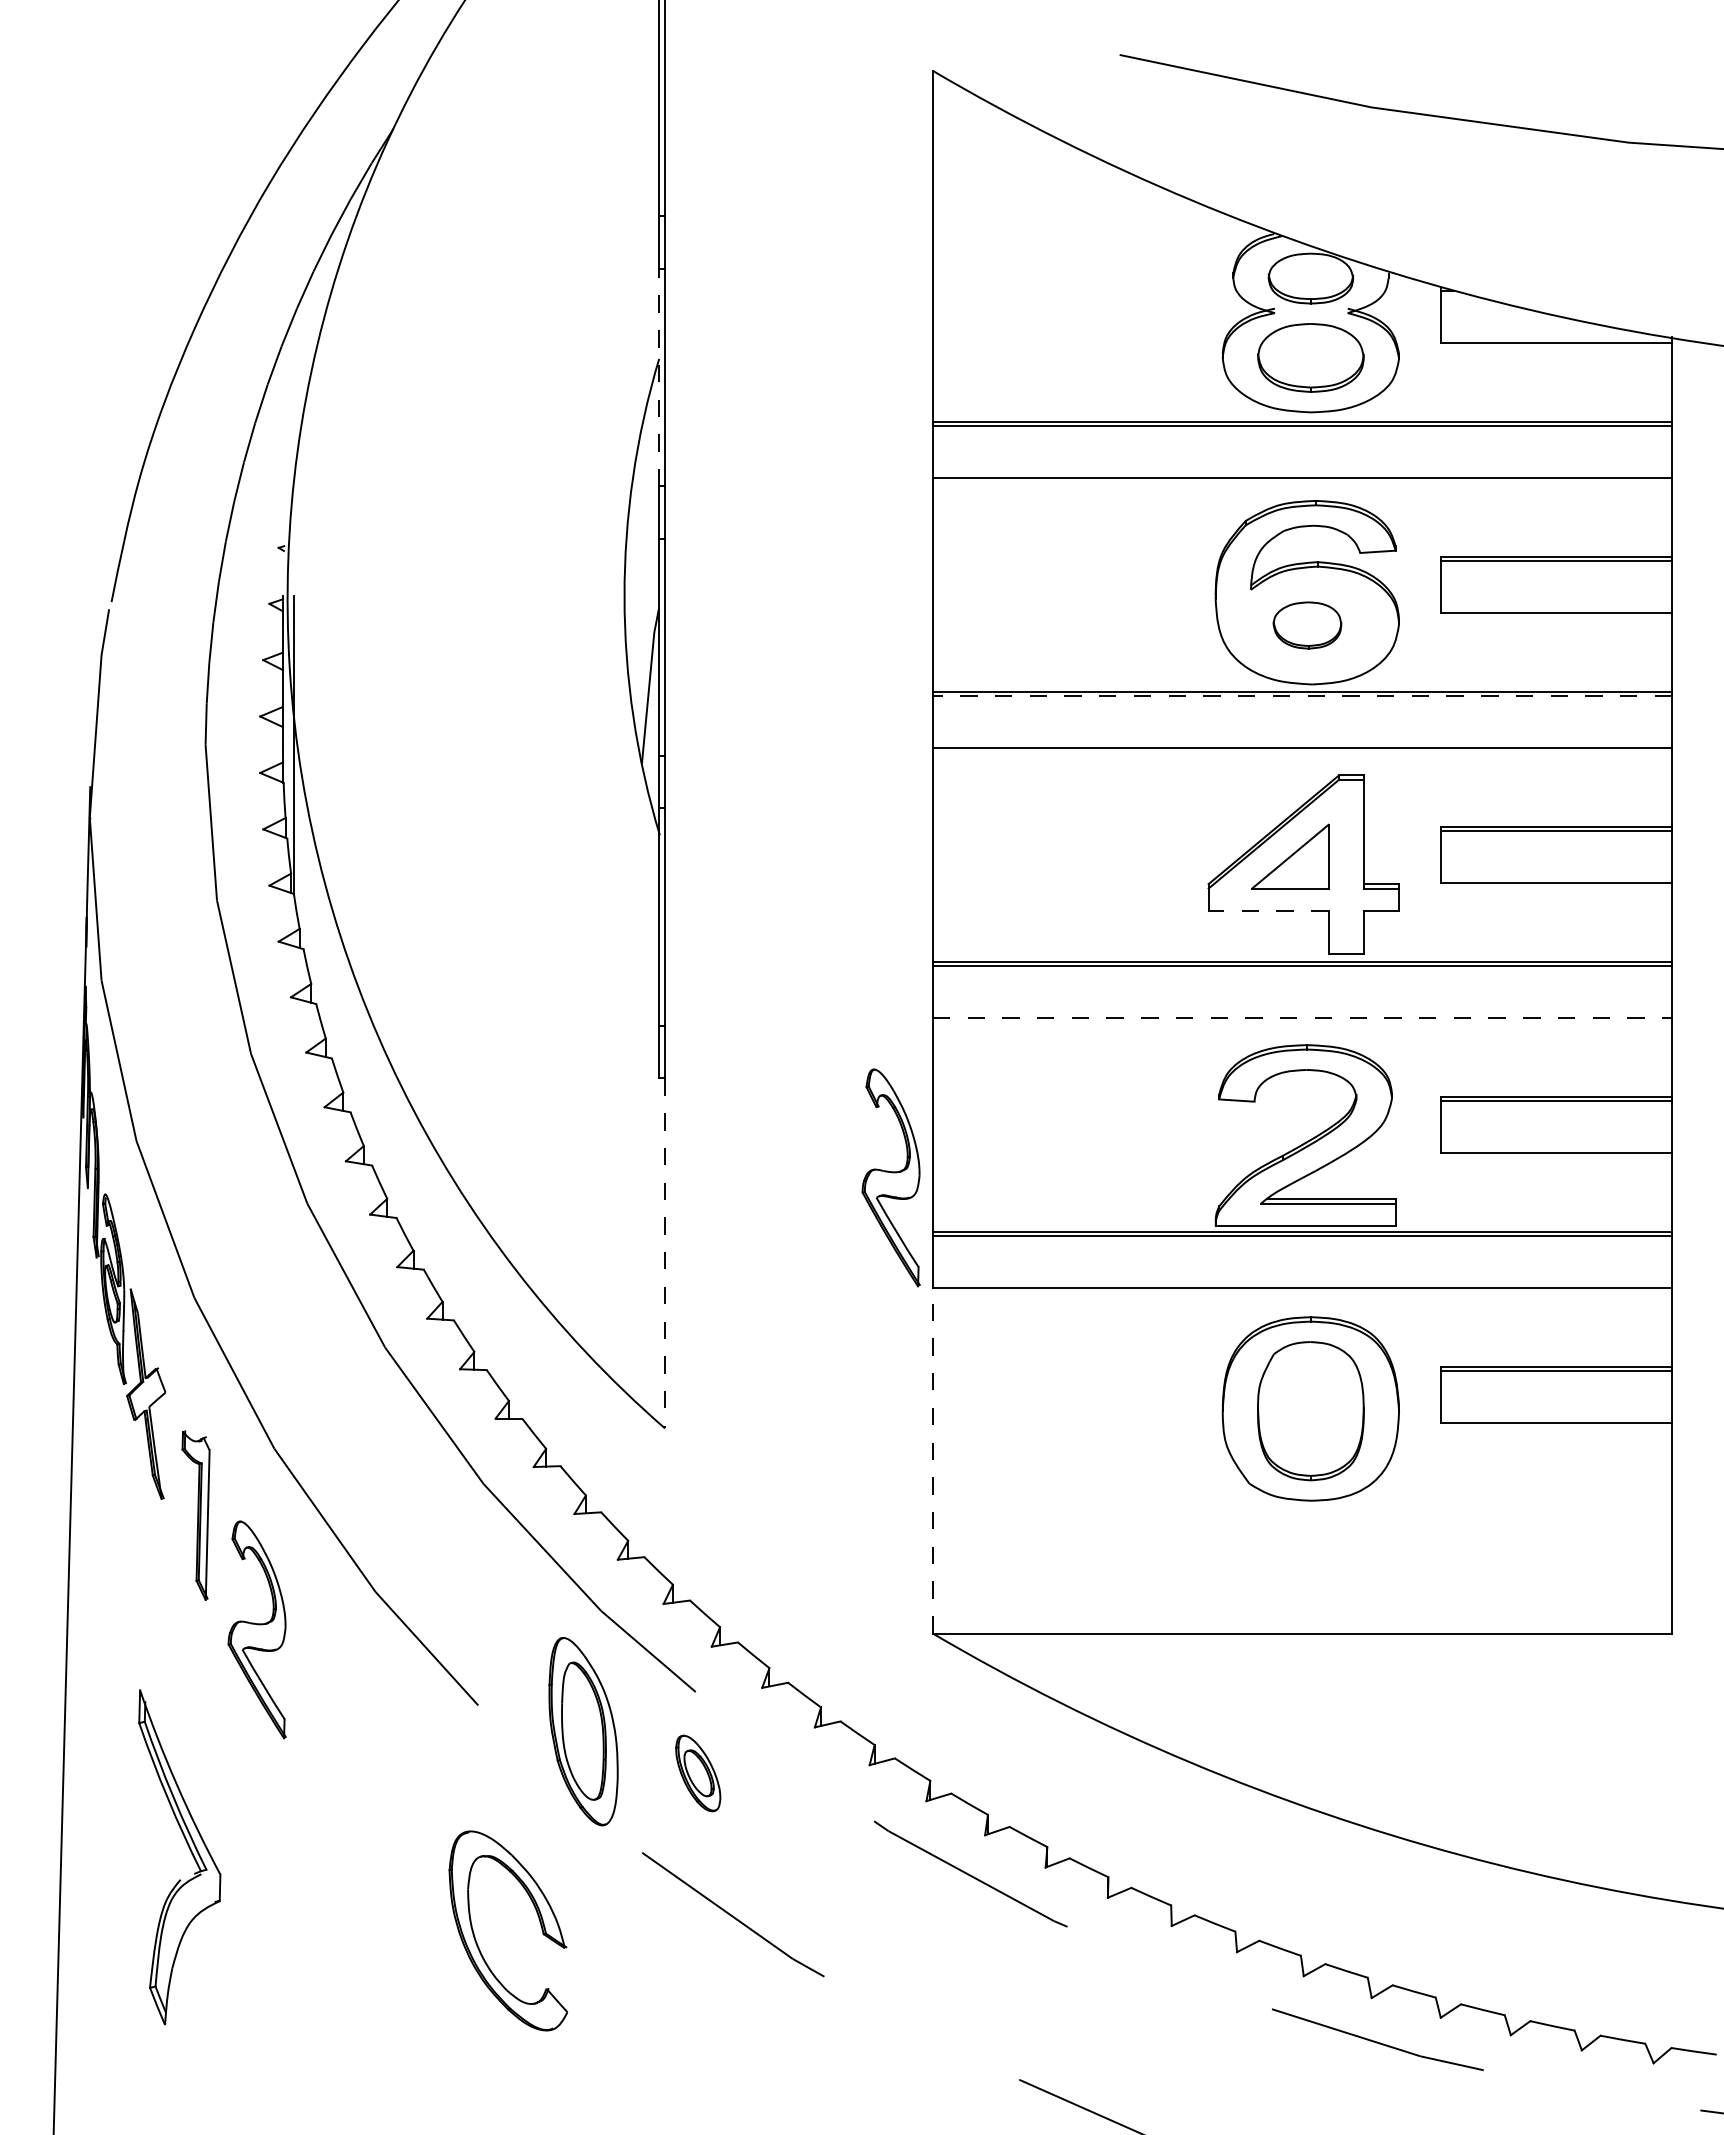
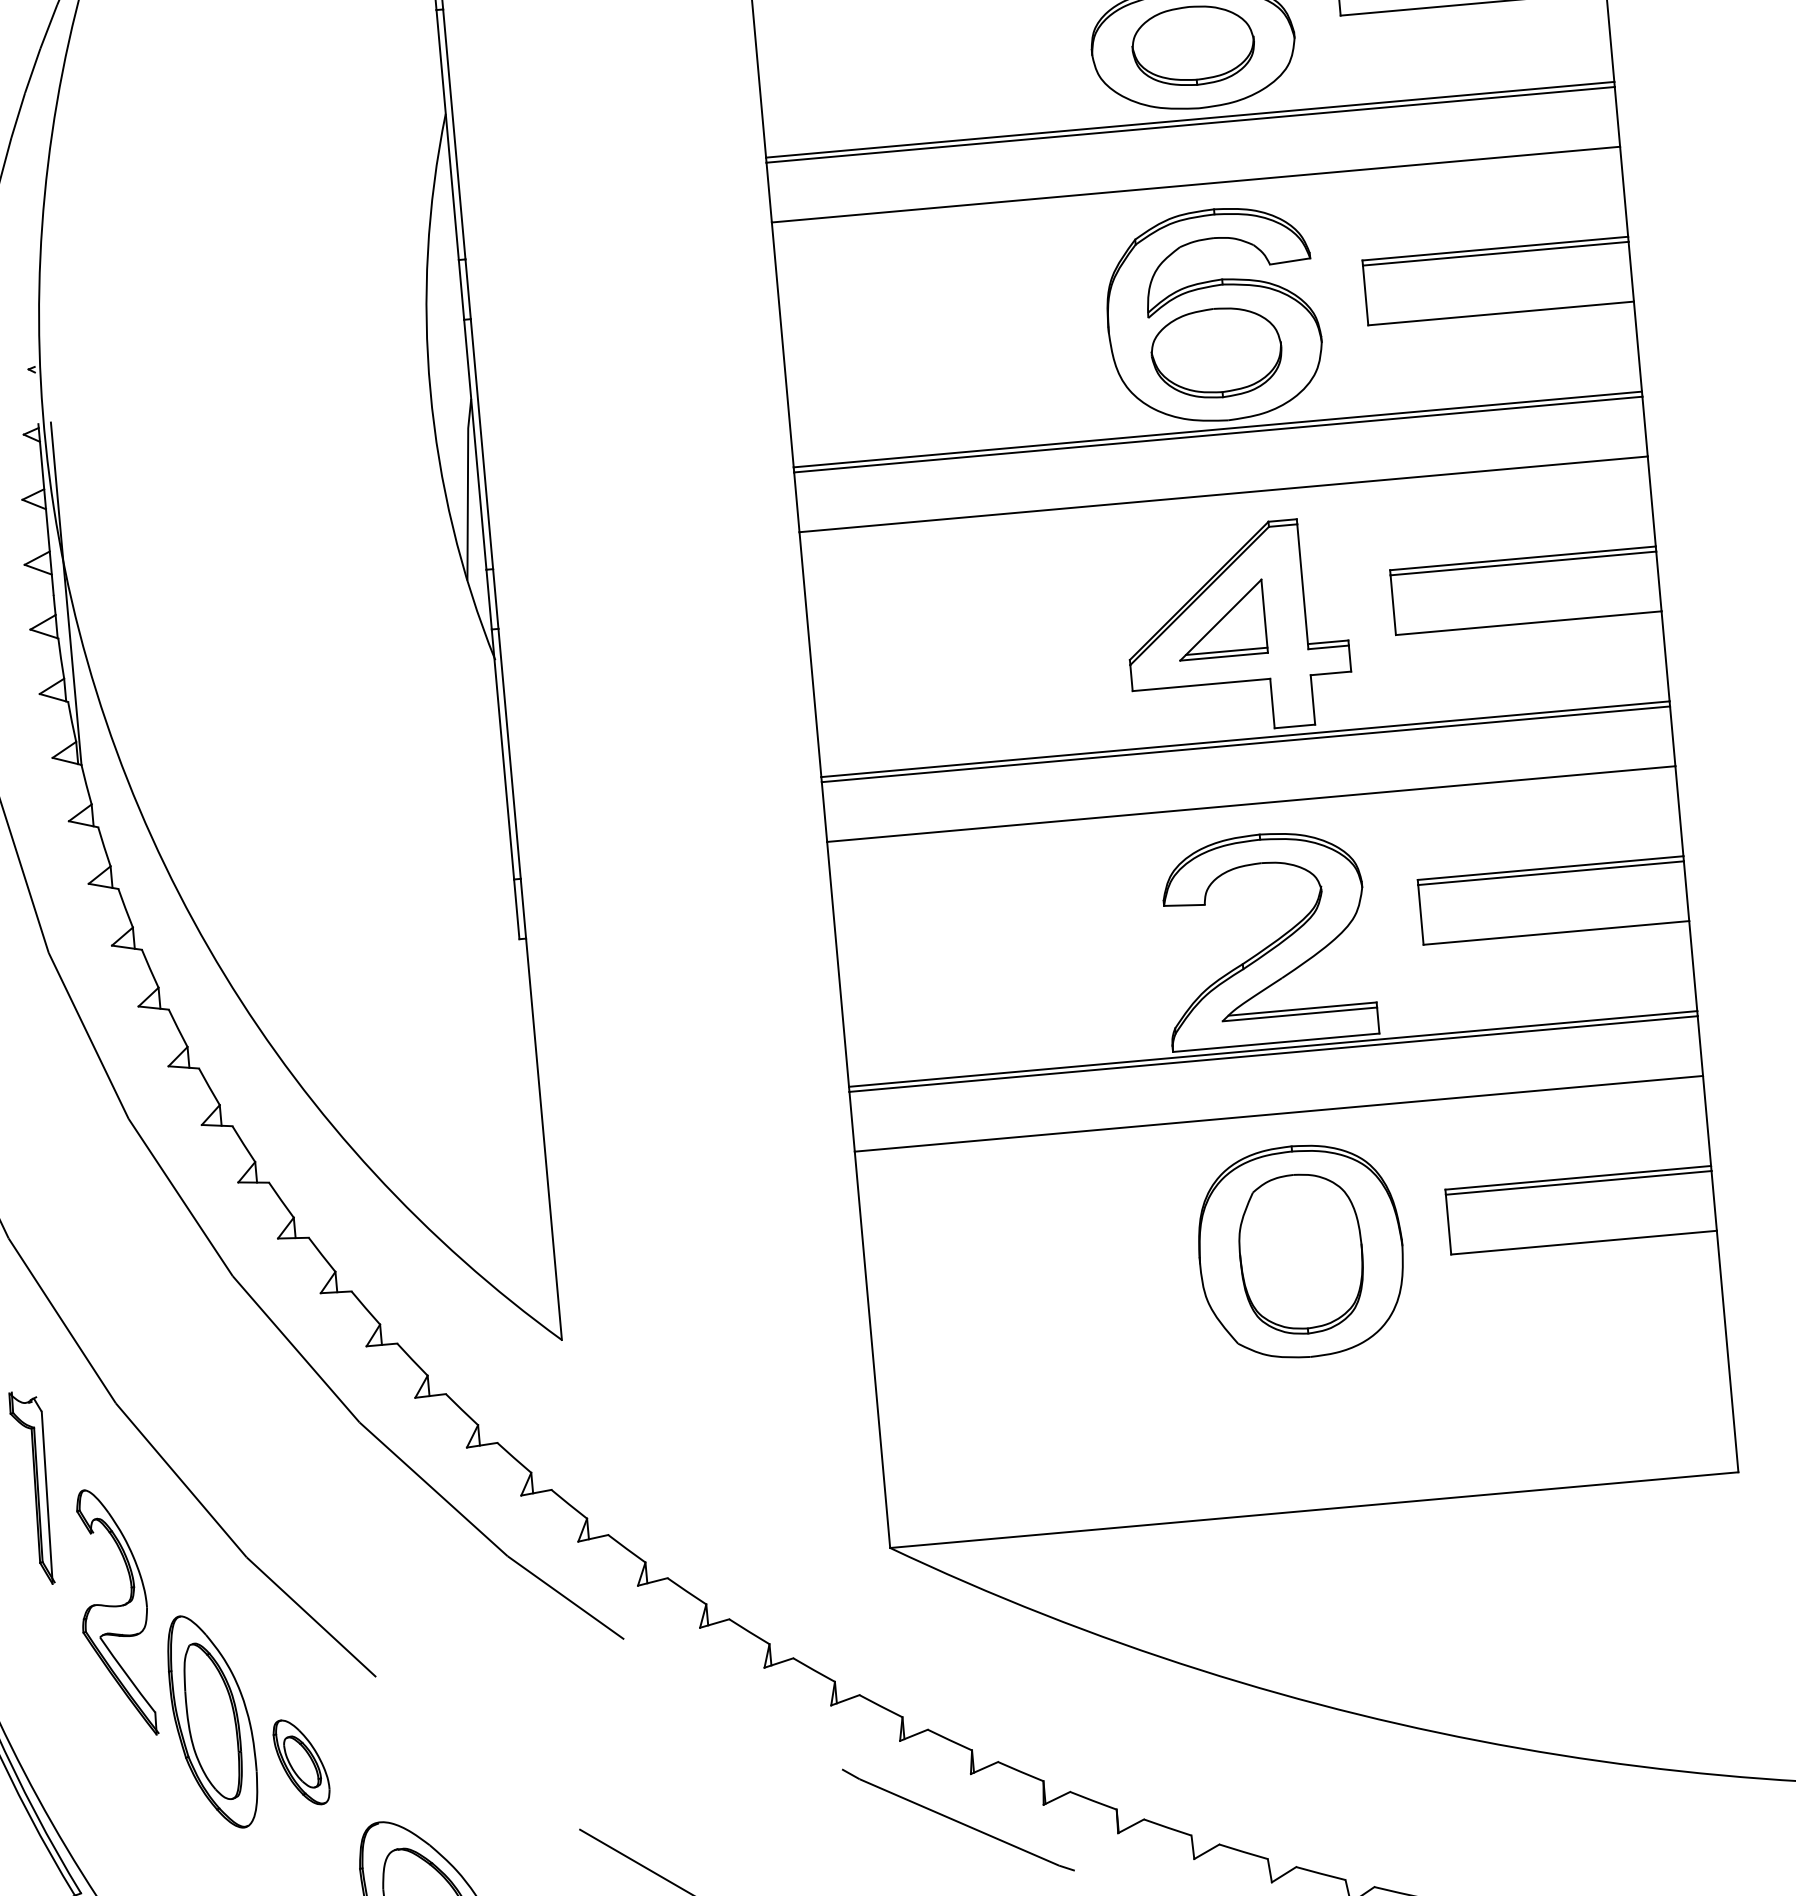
line: (659, 377) -> (448, 135), dashed -> solid
part: (1307, 625) -> (1216, 353), size x1.67
line: (1302, 696) -> (1218, 435), dashed -> solid
line: (1292, 884) -> (1226, 651), added
line: (1268, 911) -> (1201, 685), dashed -> solid
line: (1302, 1018) -> (1251, 804), dashed -> solid
part: (890, 1177) -> (794, 1029), removed
line: (664, 1253) -> (543, 1139), dashed -> solid
line: (932, 1460) -> (872, 1349), dashed -> solid
part: (583, 1731) -> (212, 1721), moved
part: (698, 1773) -> (301, 1762), moved

